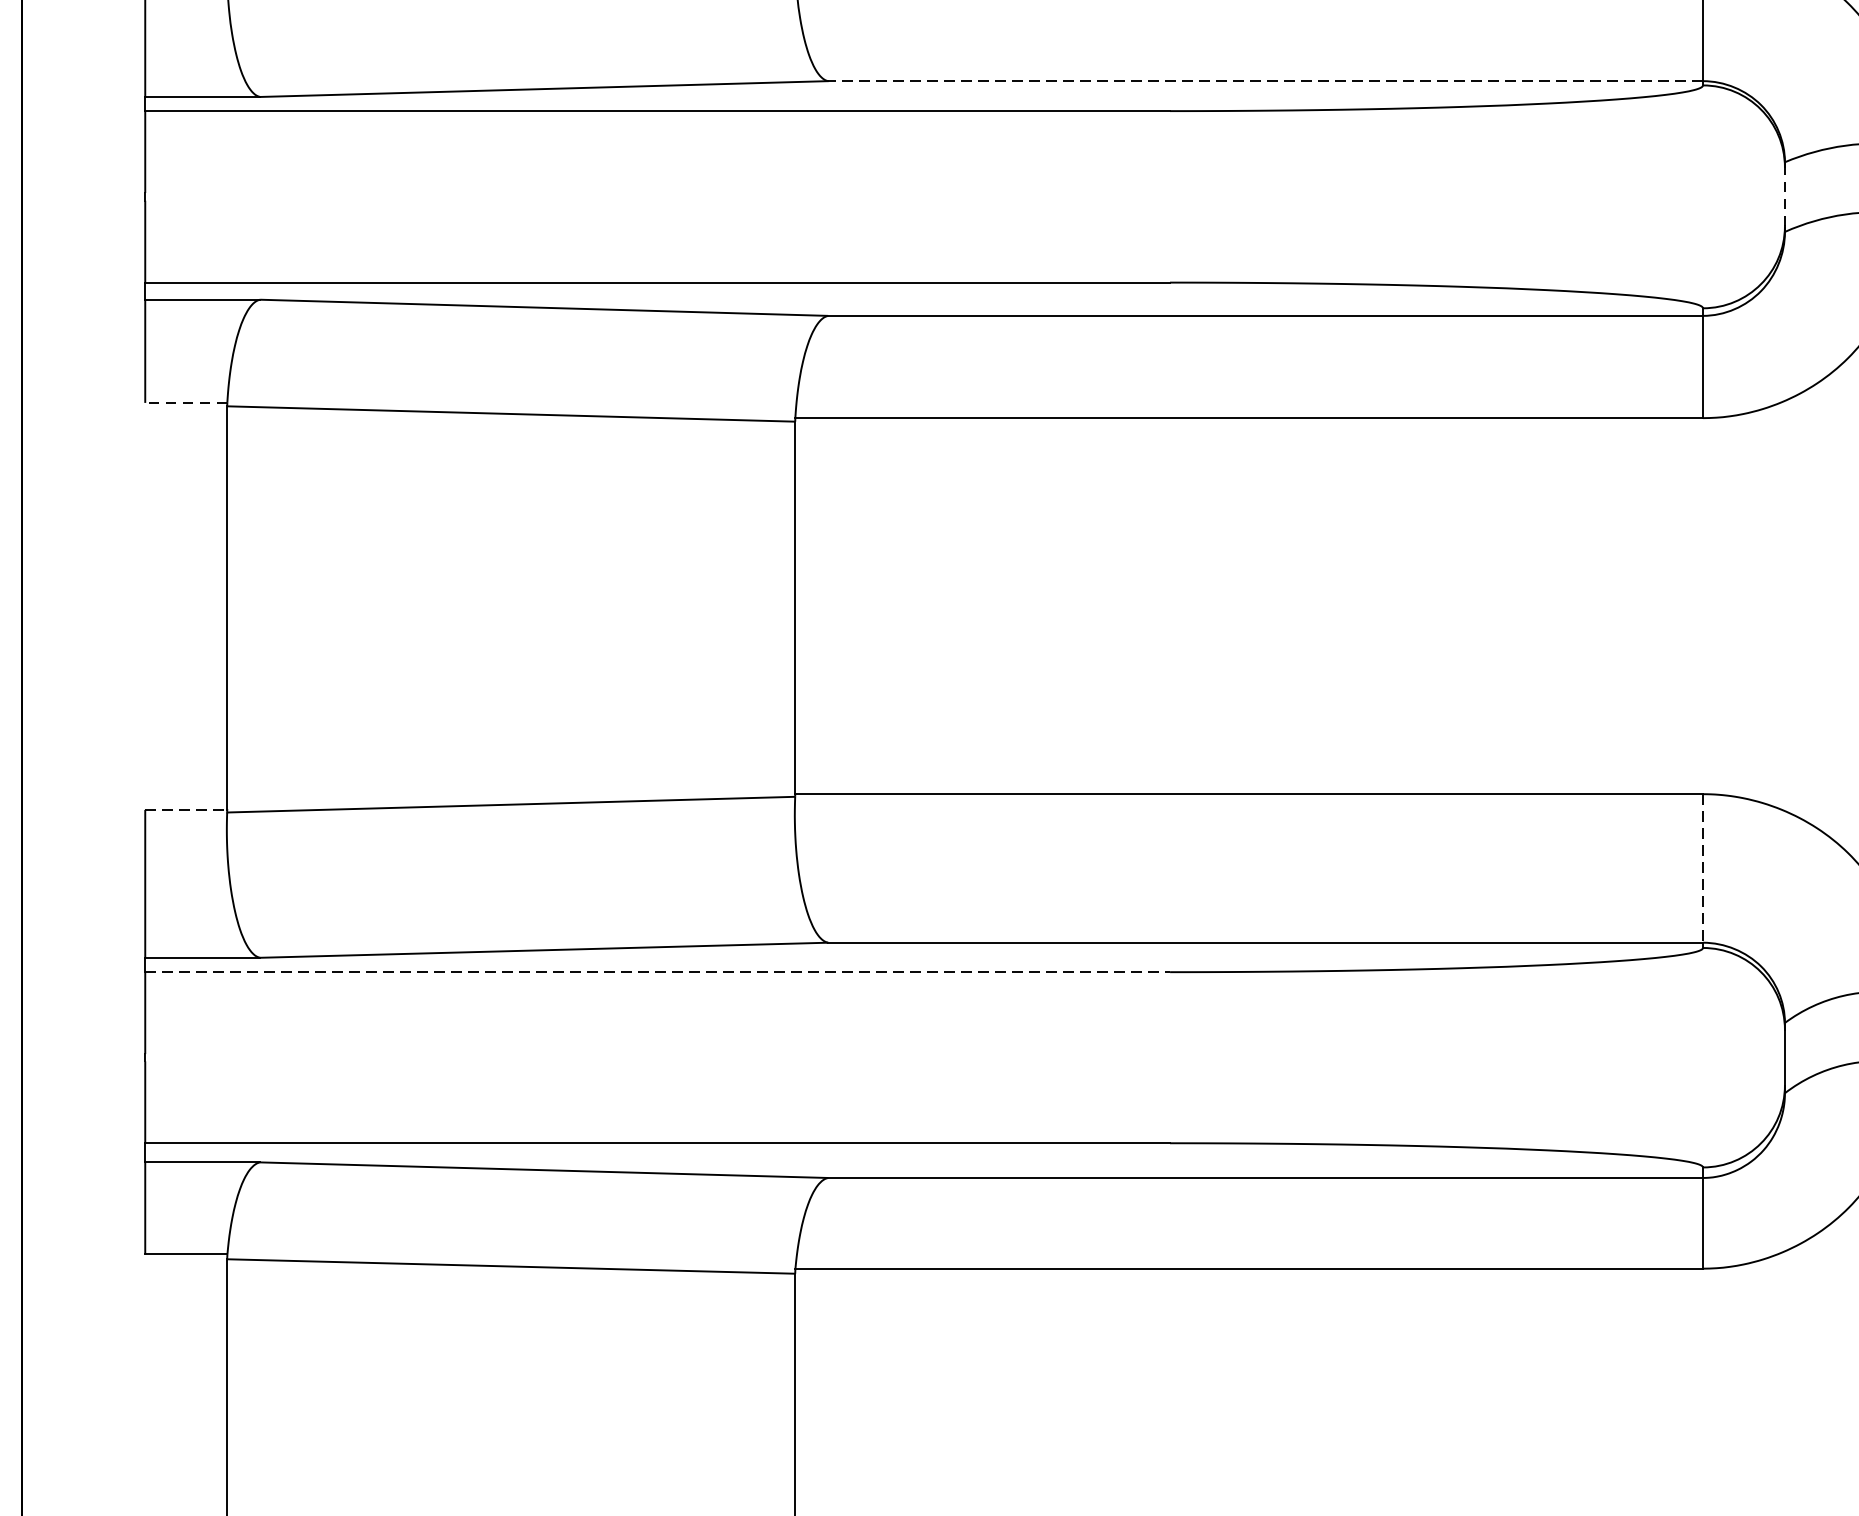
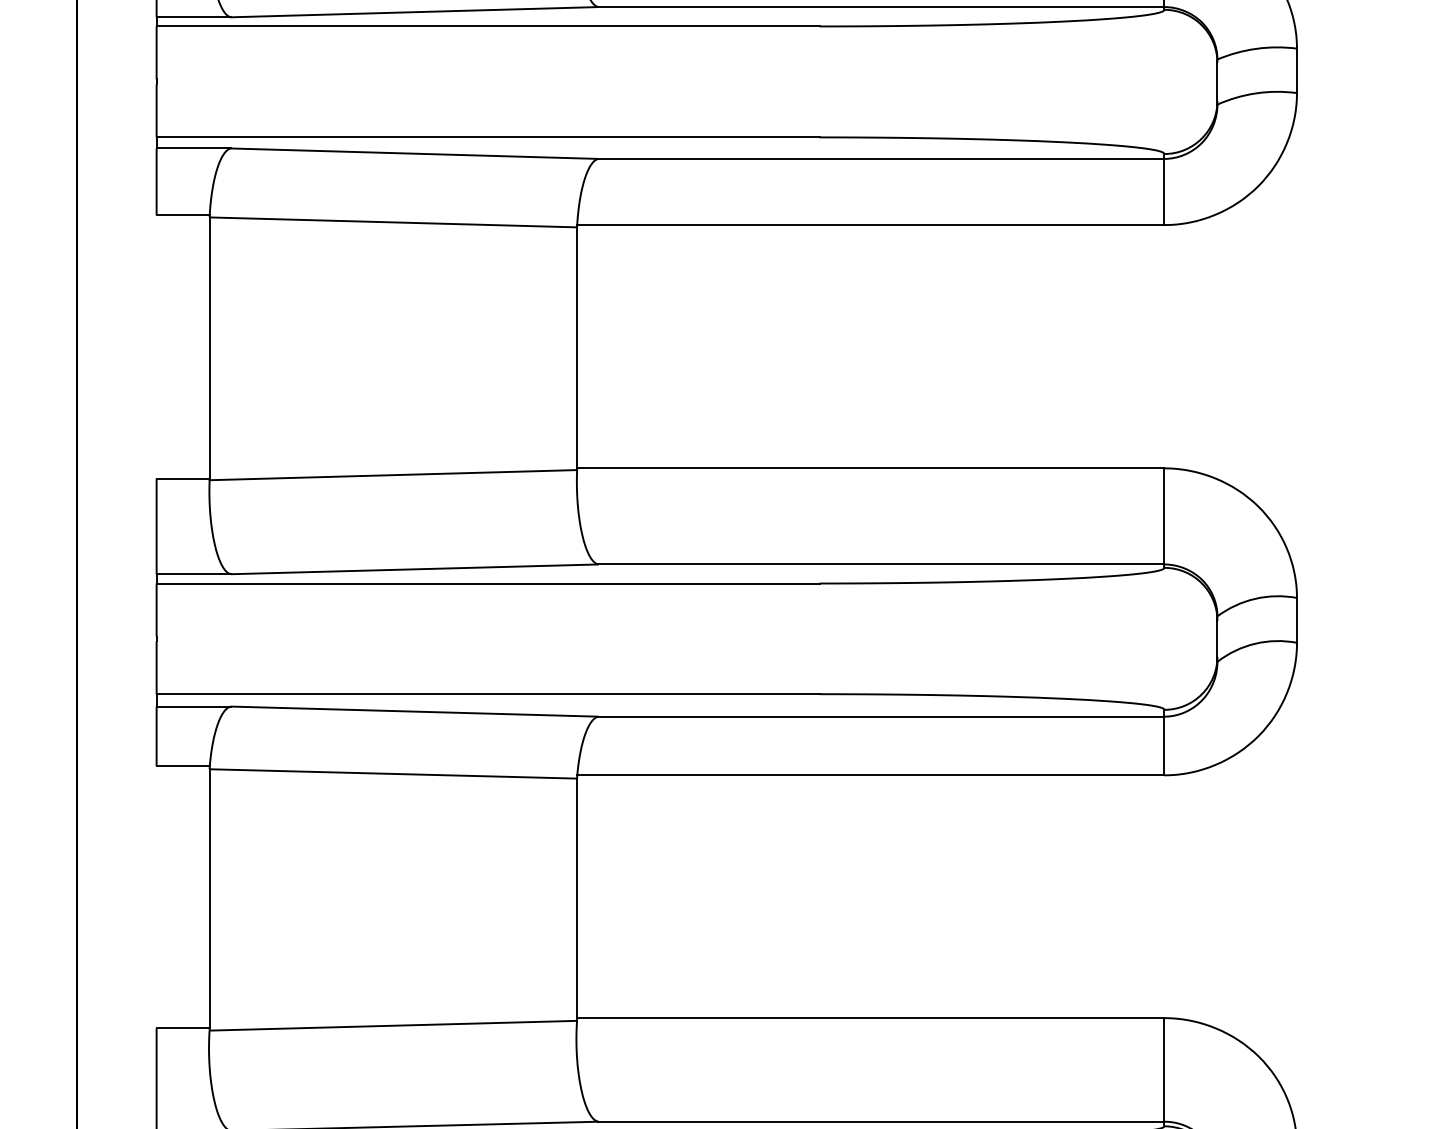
line: (1265, 81) -> (881, 7), dashed -> solid
line: (1785, 196) -> (1217, 81), dashed -> solid
line: (186, 403) -> (183, 215), dashed -> solid
line: (186, 809) -> (183, 478), dashed -> solid
line: (1703, 868) -> (1164, 516), dashed -> solid
line: (658, 972) -> (488, 583), dashed -> solid

